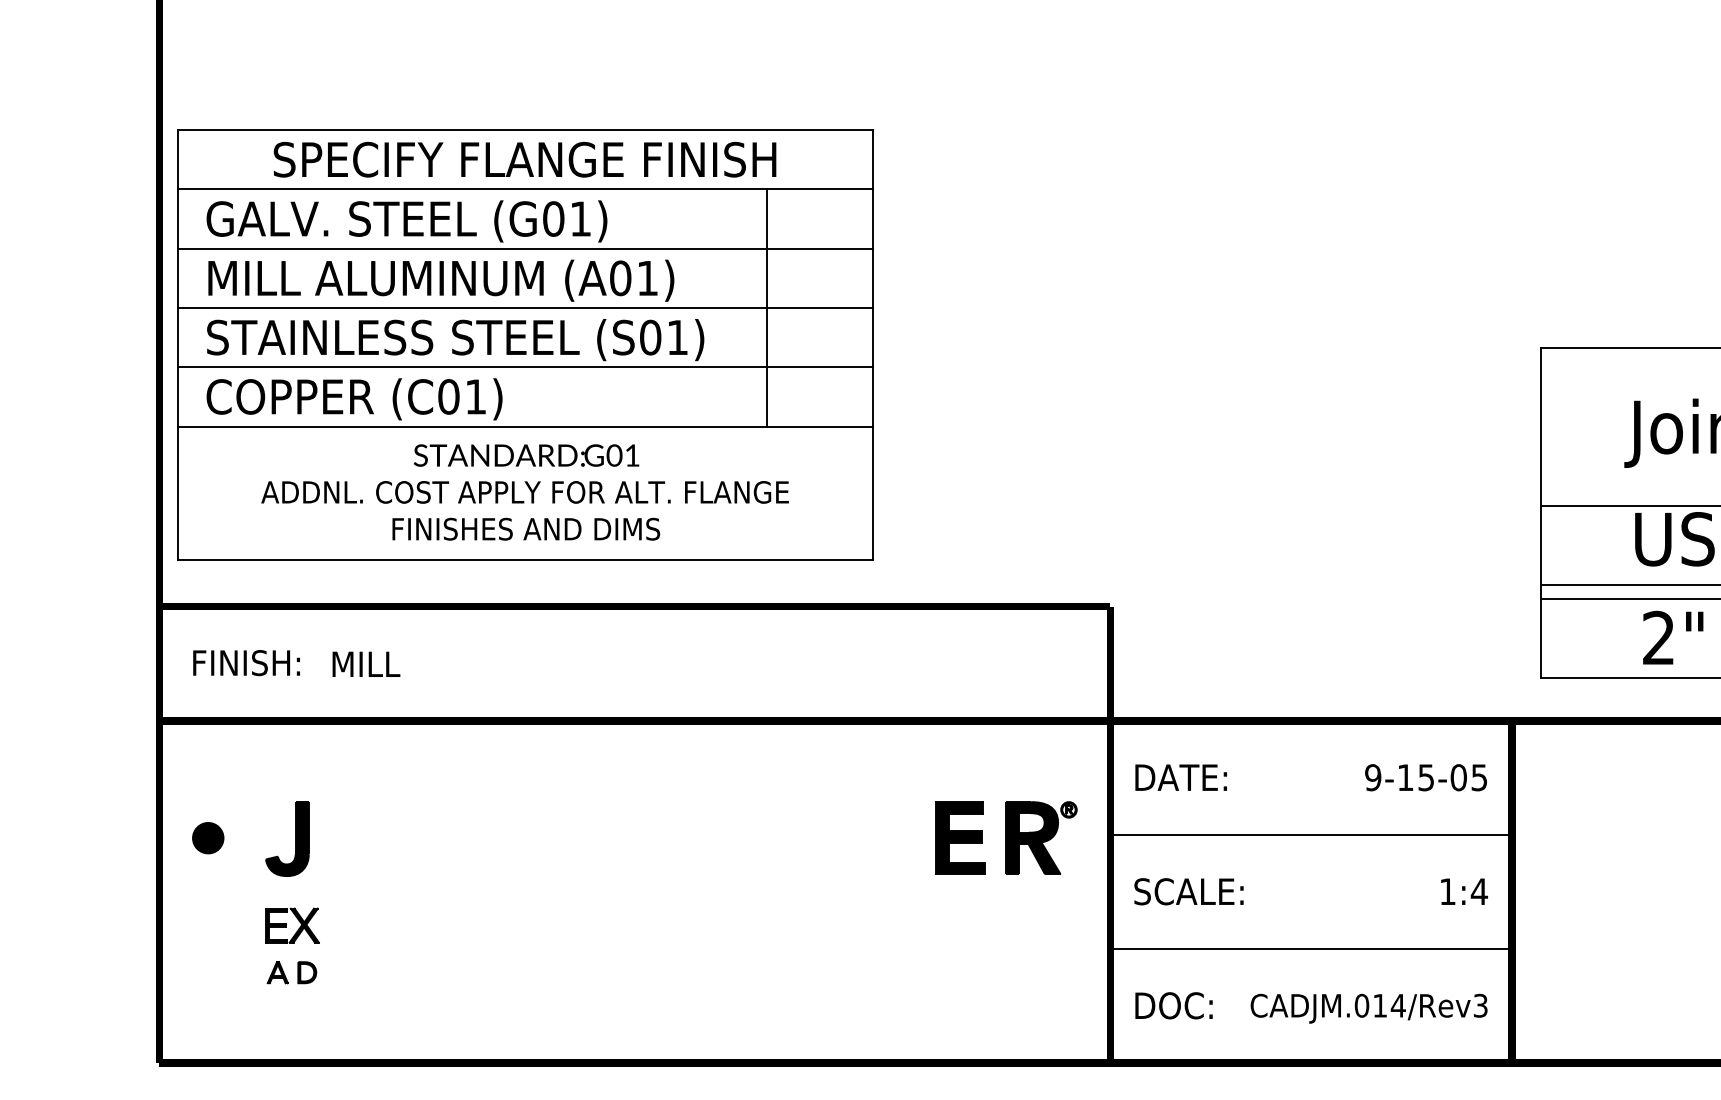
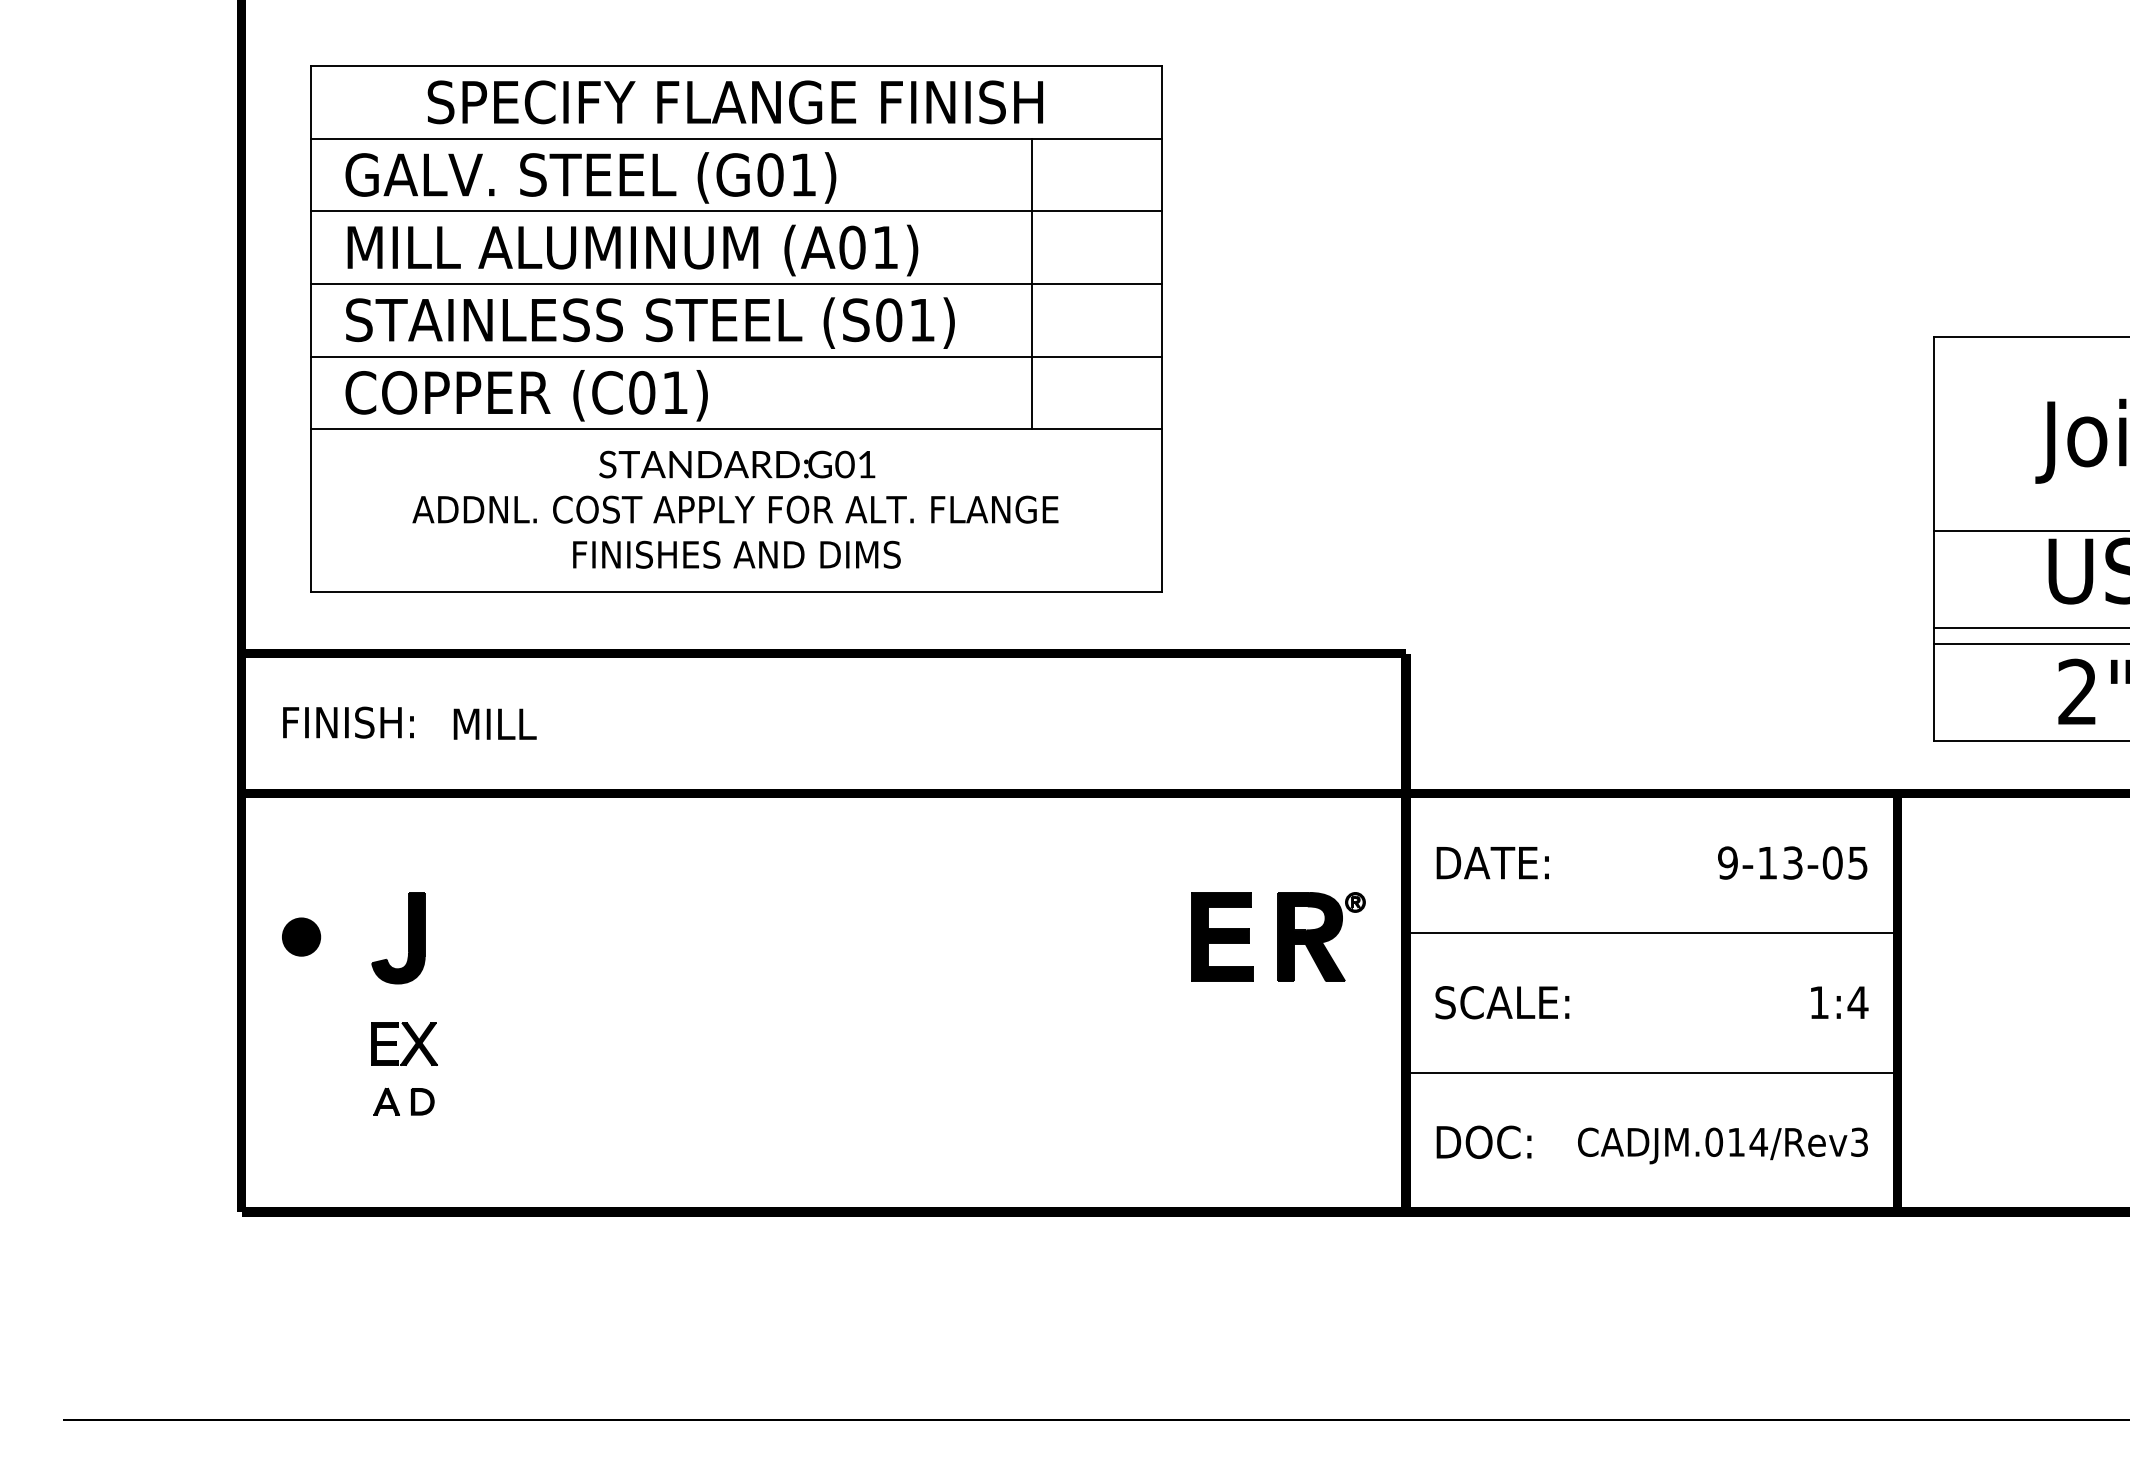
part: (525, 344) -> (736, 328), moved
text: (1426, 777) -> (1793, 862), 9-15-05 -> 9-13-05

